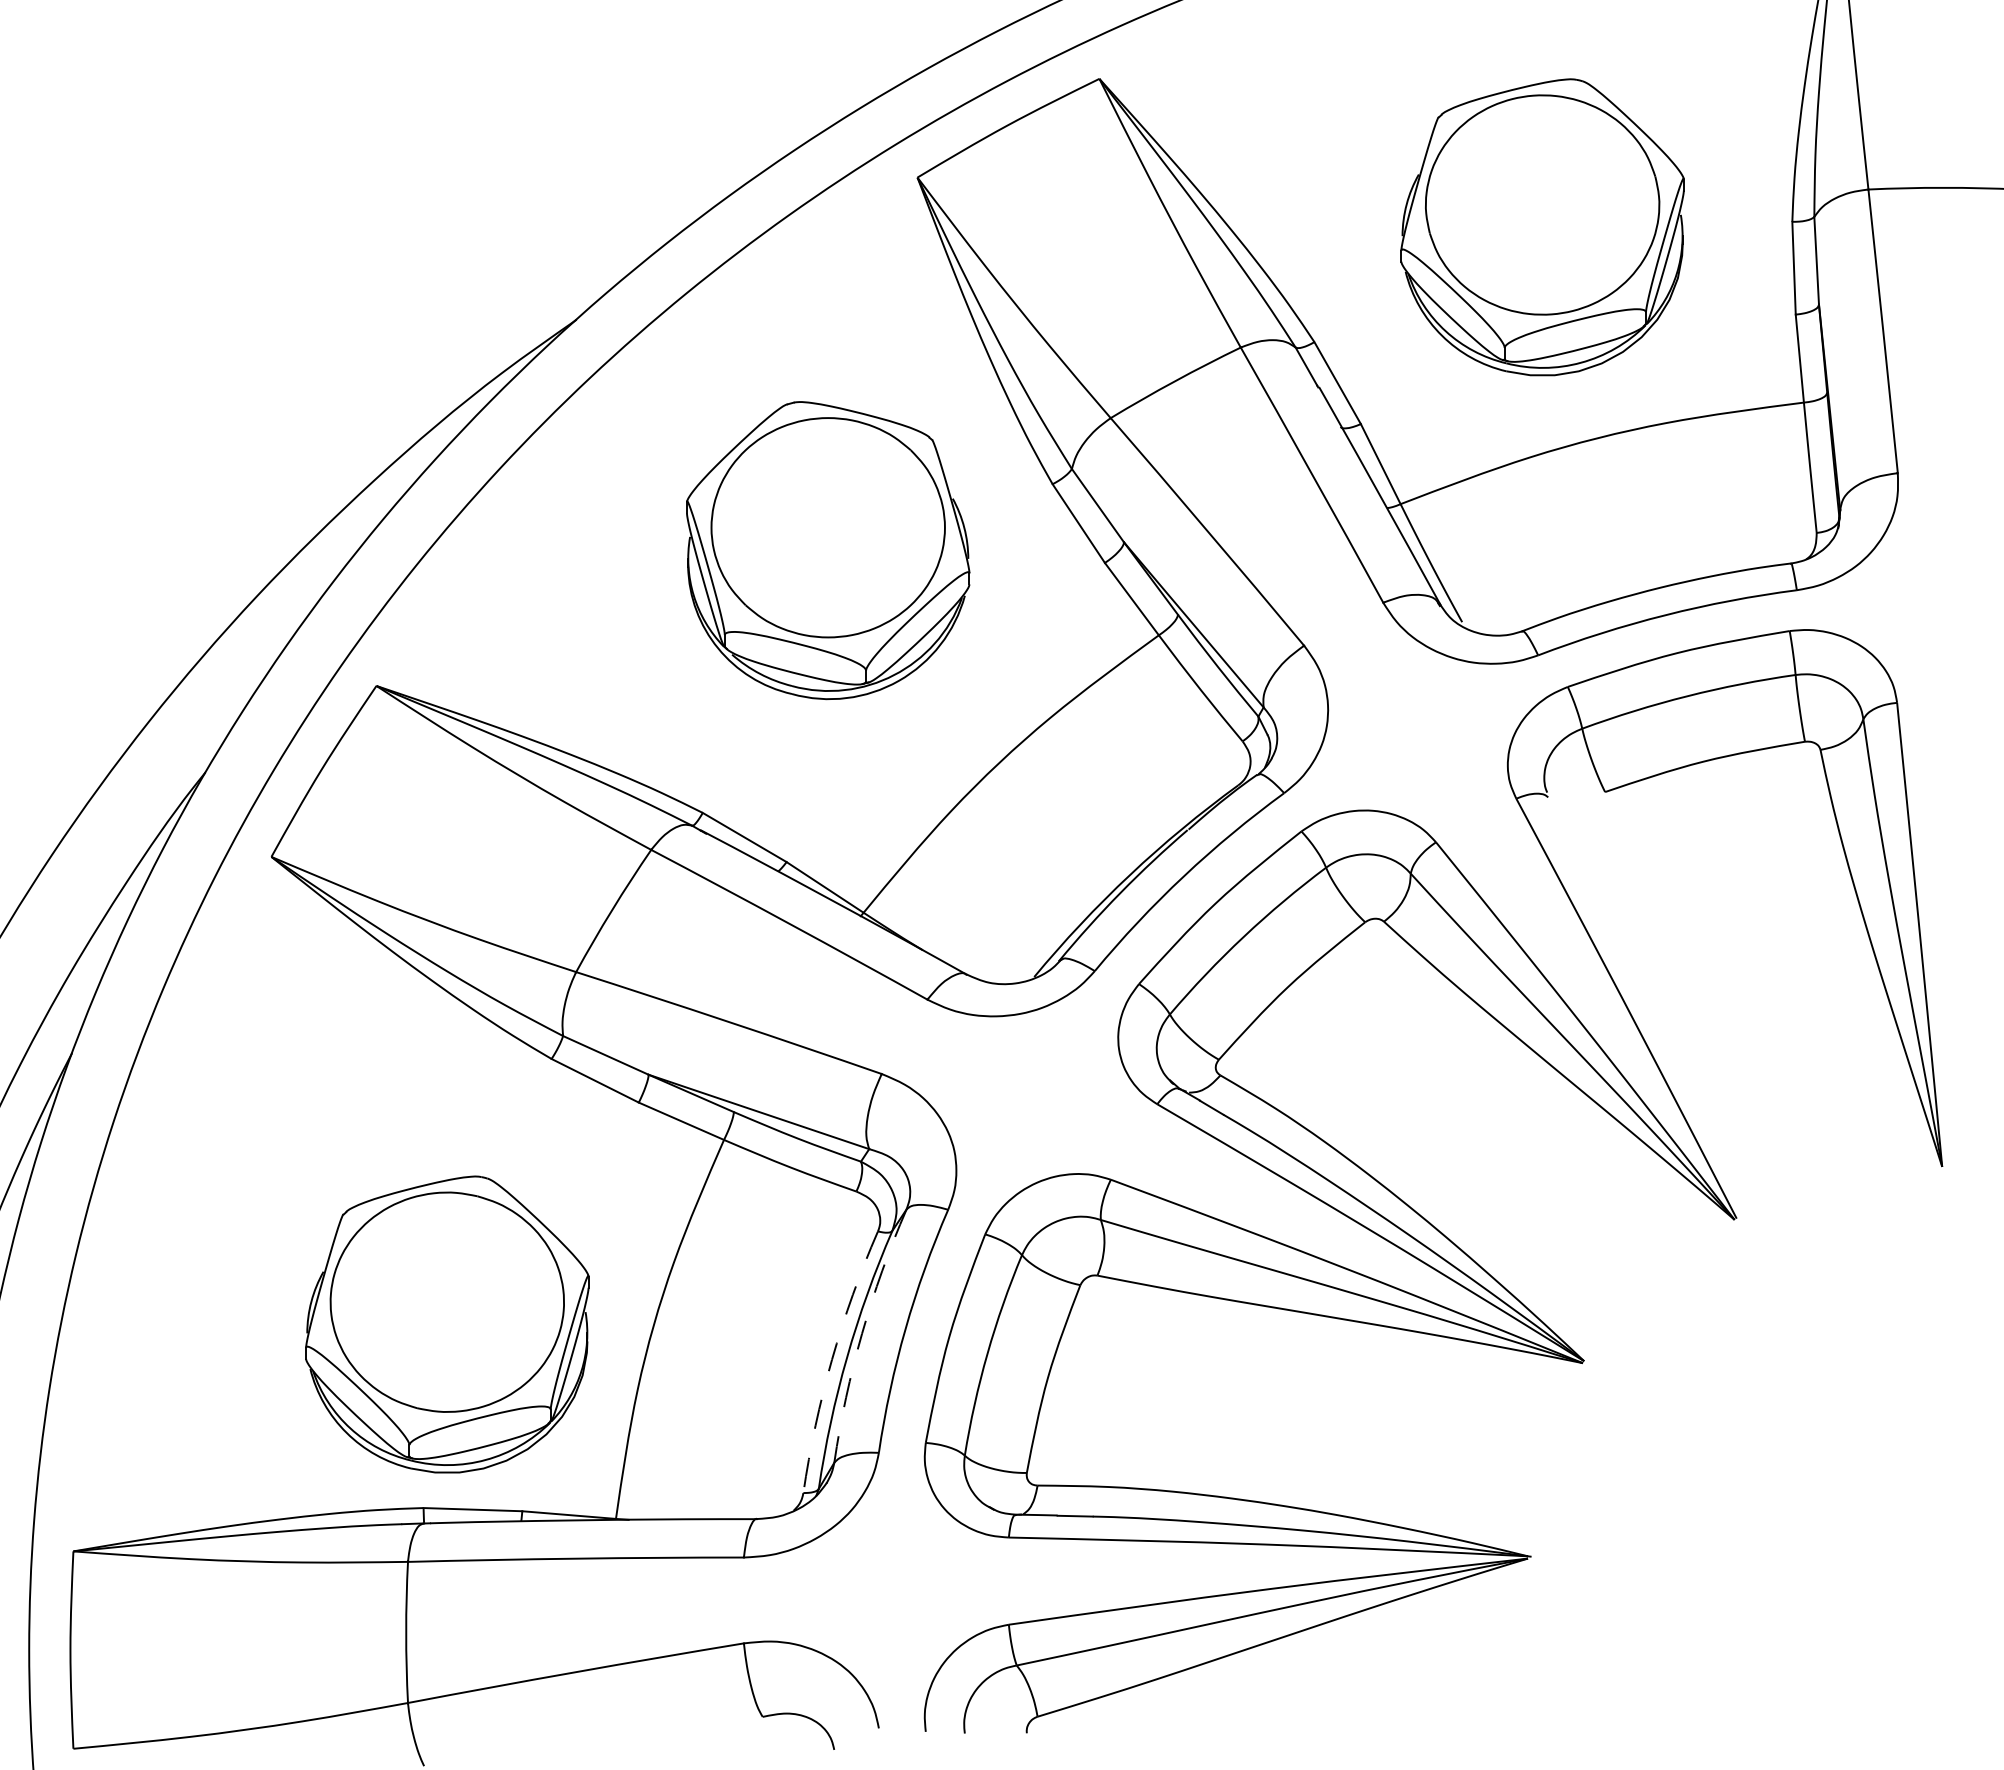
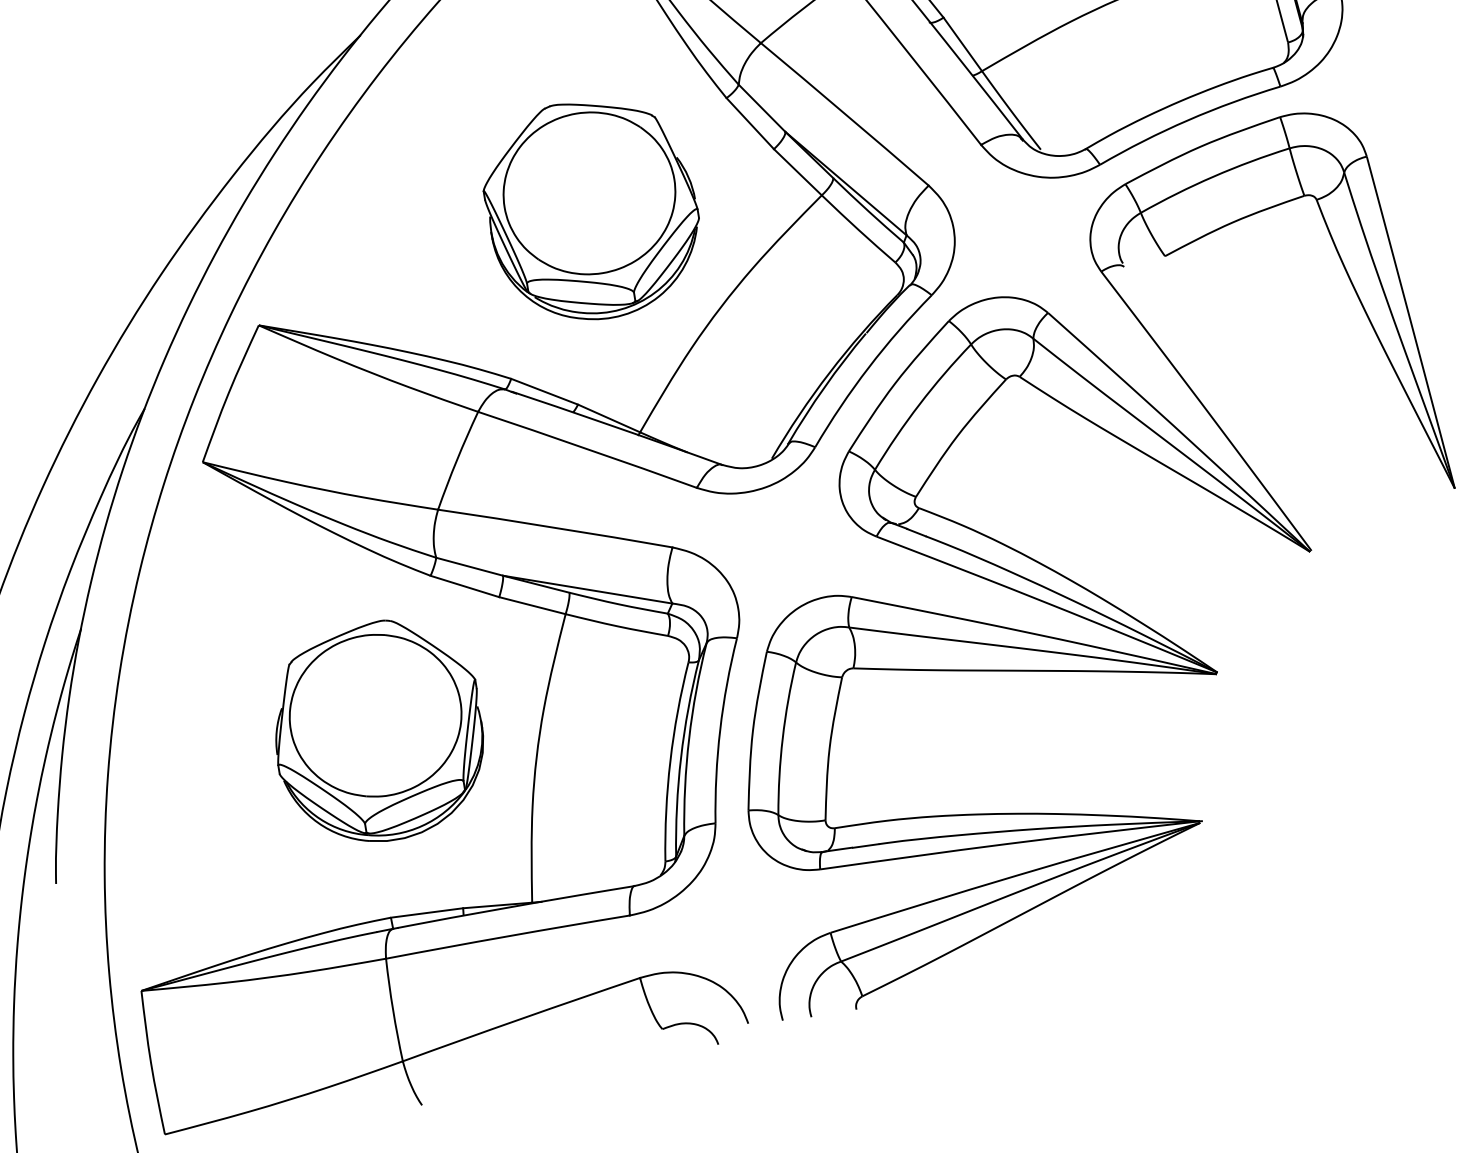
part: (828, 550) -> (592, 209), moved
part: (447, 1324) -> (378, 731), moved
arc: (862, 1333) -> (689, 738), dashed -> solid
arc: (832, 1359) -> (670, 760), dashed -> solid

